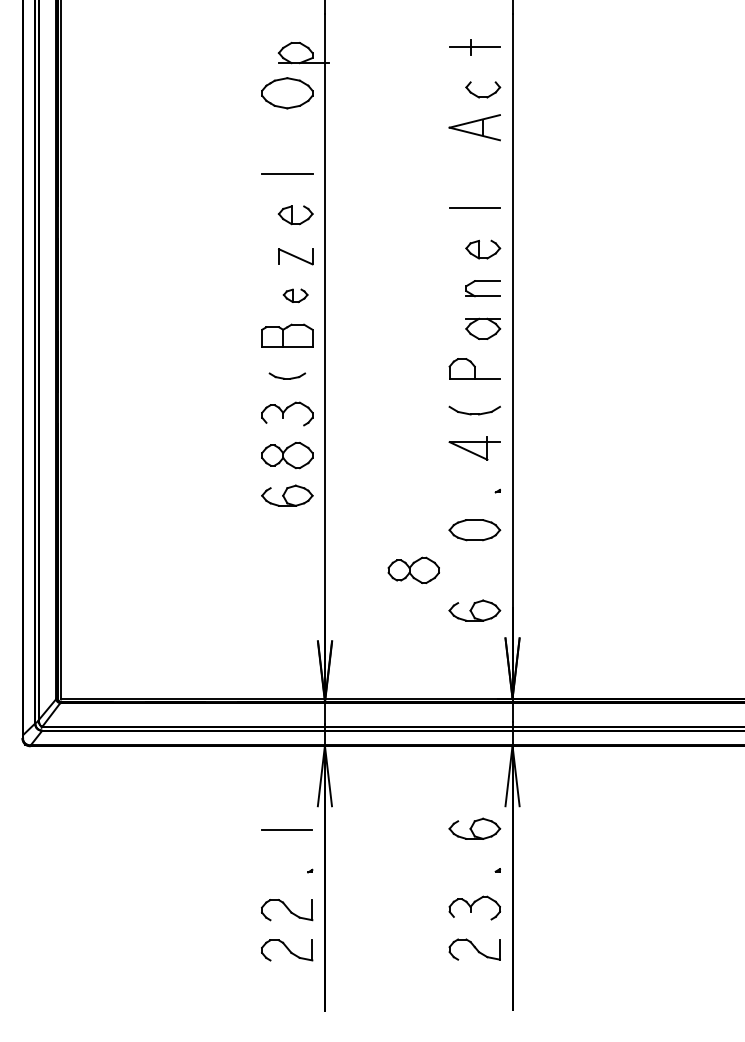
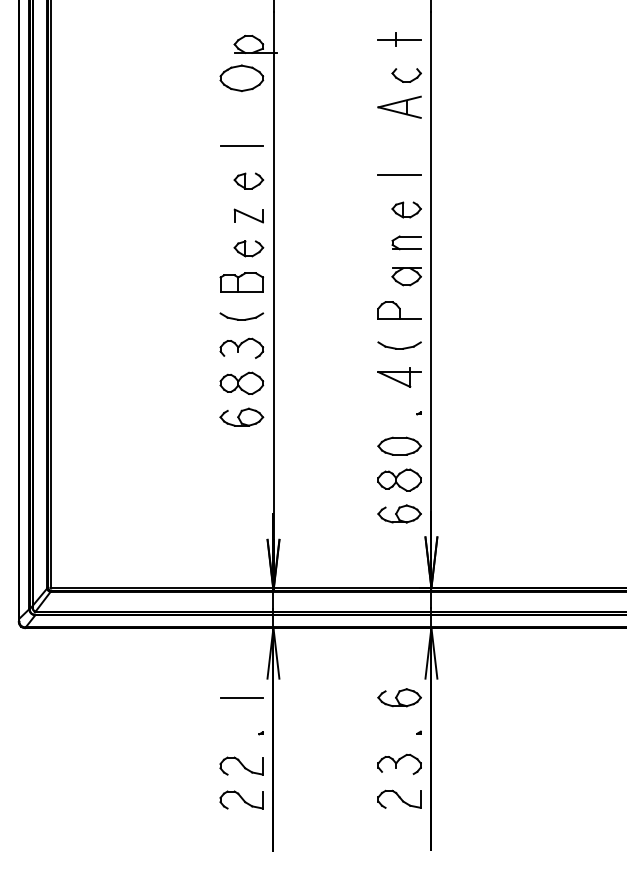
part: (295, 295) -> (248, 248), size x1.43
part: (287, 375) -> (241, 315), size x1.43
part: (413, 569) -> (399, 479), moved

